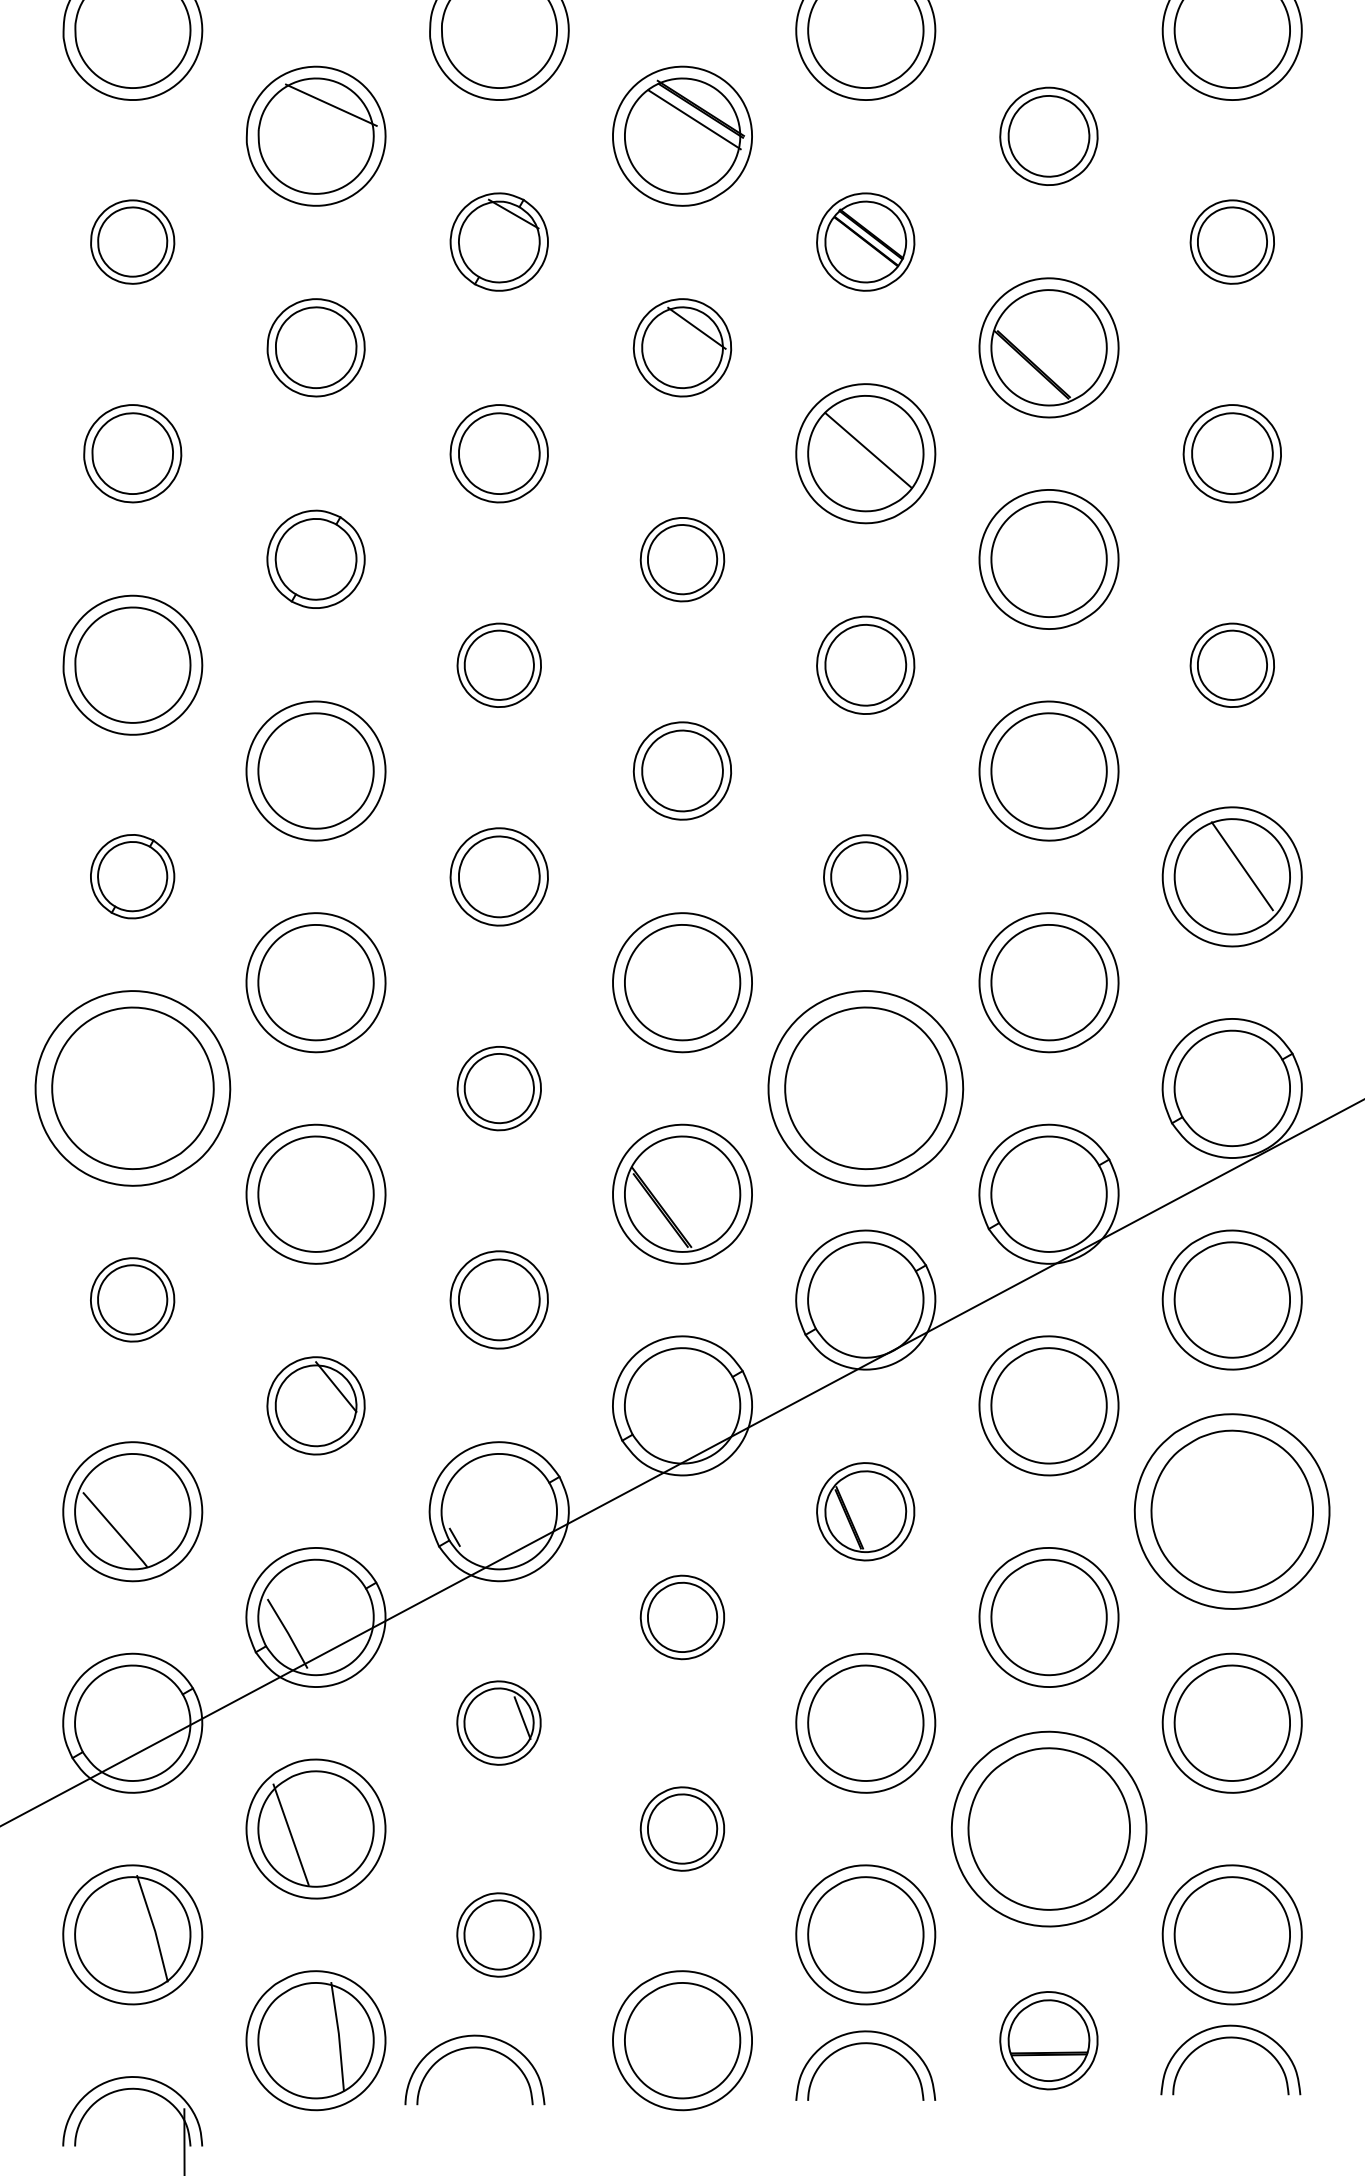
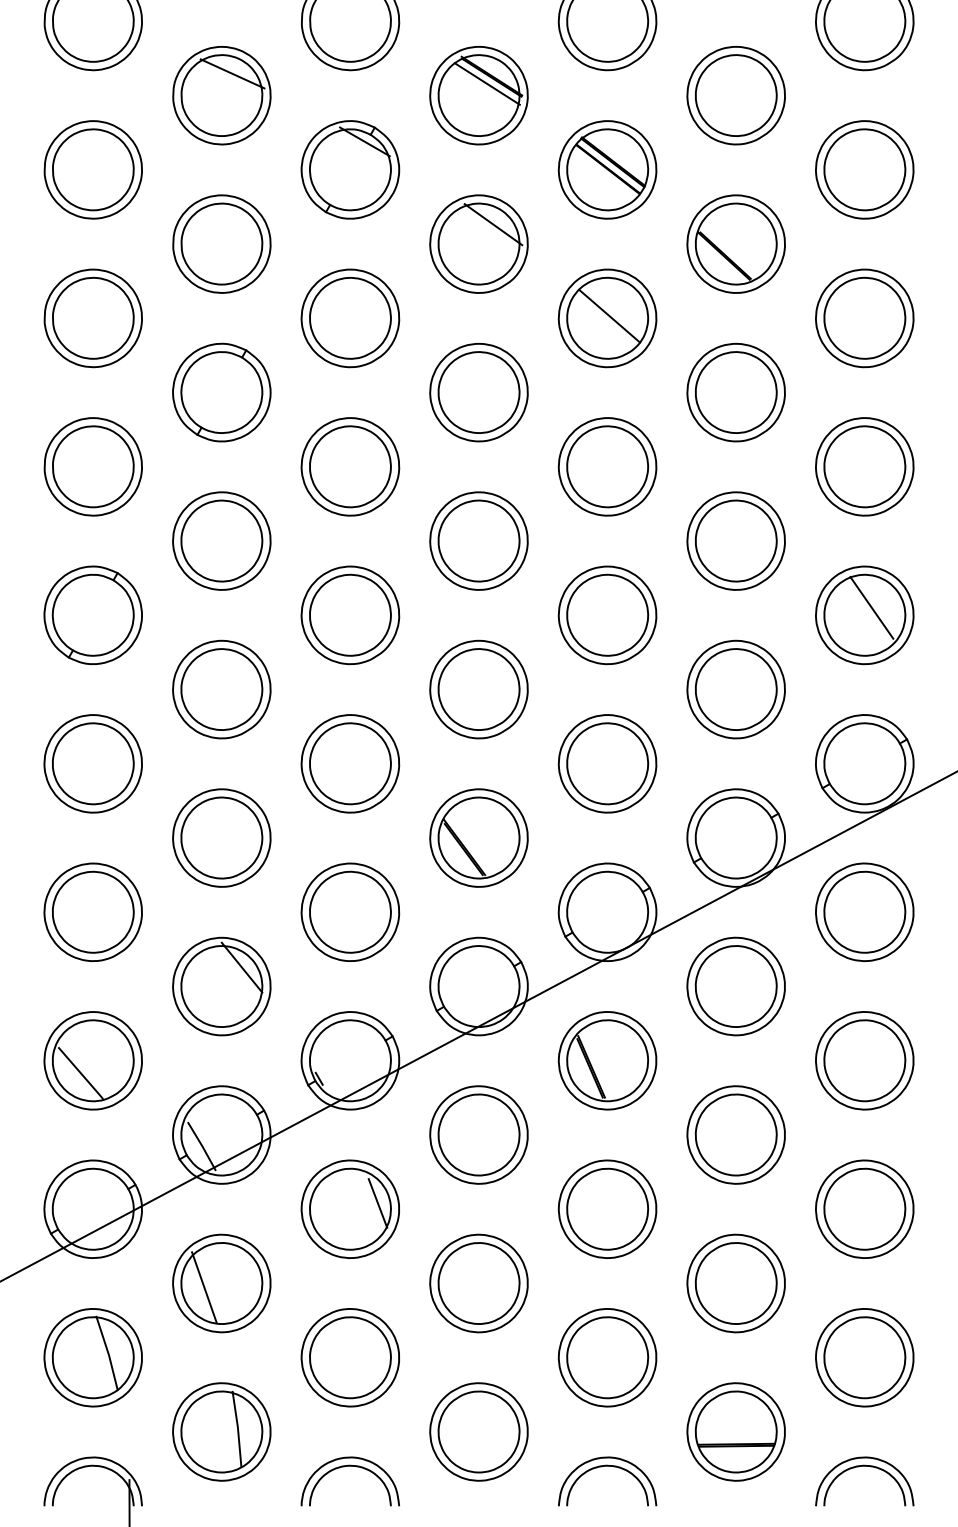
part: (1048, 136) -> (735, 95), size x1.43
part: (131, 241) -> (92, 169), size x1.67
part: (499, 241) -> (350, 169), size x1.43
part: (865, 241) -> (607, 169), size x1.43
part: (1231, 241) -> (864, 169), size x1.67
part: (315, 346) -> (221, 243), size x1.43
part: (681, 346) -> (478, 243), size x1.43
part: (131, 453) -> (92, 318), size x1.43
part: (499, 453) -> (350, 318), size x1.43
part: (1231, 453) -> (864, 318), size x1.43
part: (315, 559) -> (221, 392), size x1.43
part: (681, 559) -> (478, 392), size x1.67
part: (499, 664) -> (350, 466), size x1.67
part: (865, 664) -> (607, 466), size x1.43
part: (1231, 664) -> (864, 466), size x1.67
part: (681, 770) -> (478, 540), size x1.43
part: (131, 875) -> (92, 614), size x1.67
part: (499, 877) -> (350, 615), size x1.43
part: (865, 877) -> (607, 615), size x1.67
part: (131, 1088) -> (92, 763), size x0.71
part: (499, 1088) -> (350, 763), size x1.67
part: (865, 1088) -> (607, 763), size x0.71
part: (131, 1298) -> (92, 911), size x1.67
part: (499, 1298) -> (350, 911), size x1.43
part: (315, 1405) -> (221, 986), size x1.43
part: (865, 1511) -> (607, 1060), size x1.43
part: (1231, 1511) -> (864, 1060), size x0.71
part: (681, 1616) -> (478, 1134), size x1.67
part: (497, 1722) -> (349, 1208), size x1.67
part: (681, 1829) -> (478, 1283), size x1.67
part: (1048, 1829) -> (735, 1283), size x0.71
part: (497, 1934) -> (349, 1357), size x1.67
part: (1230, 2038) -> (864, 1466), moved
part: (1048, 2039) -> (735, 1431), size x1.43
part: (865, 2044) -> (607, 1466), moved
part: (466, 2049) -> (344, 1467), moved

